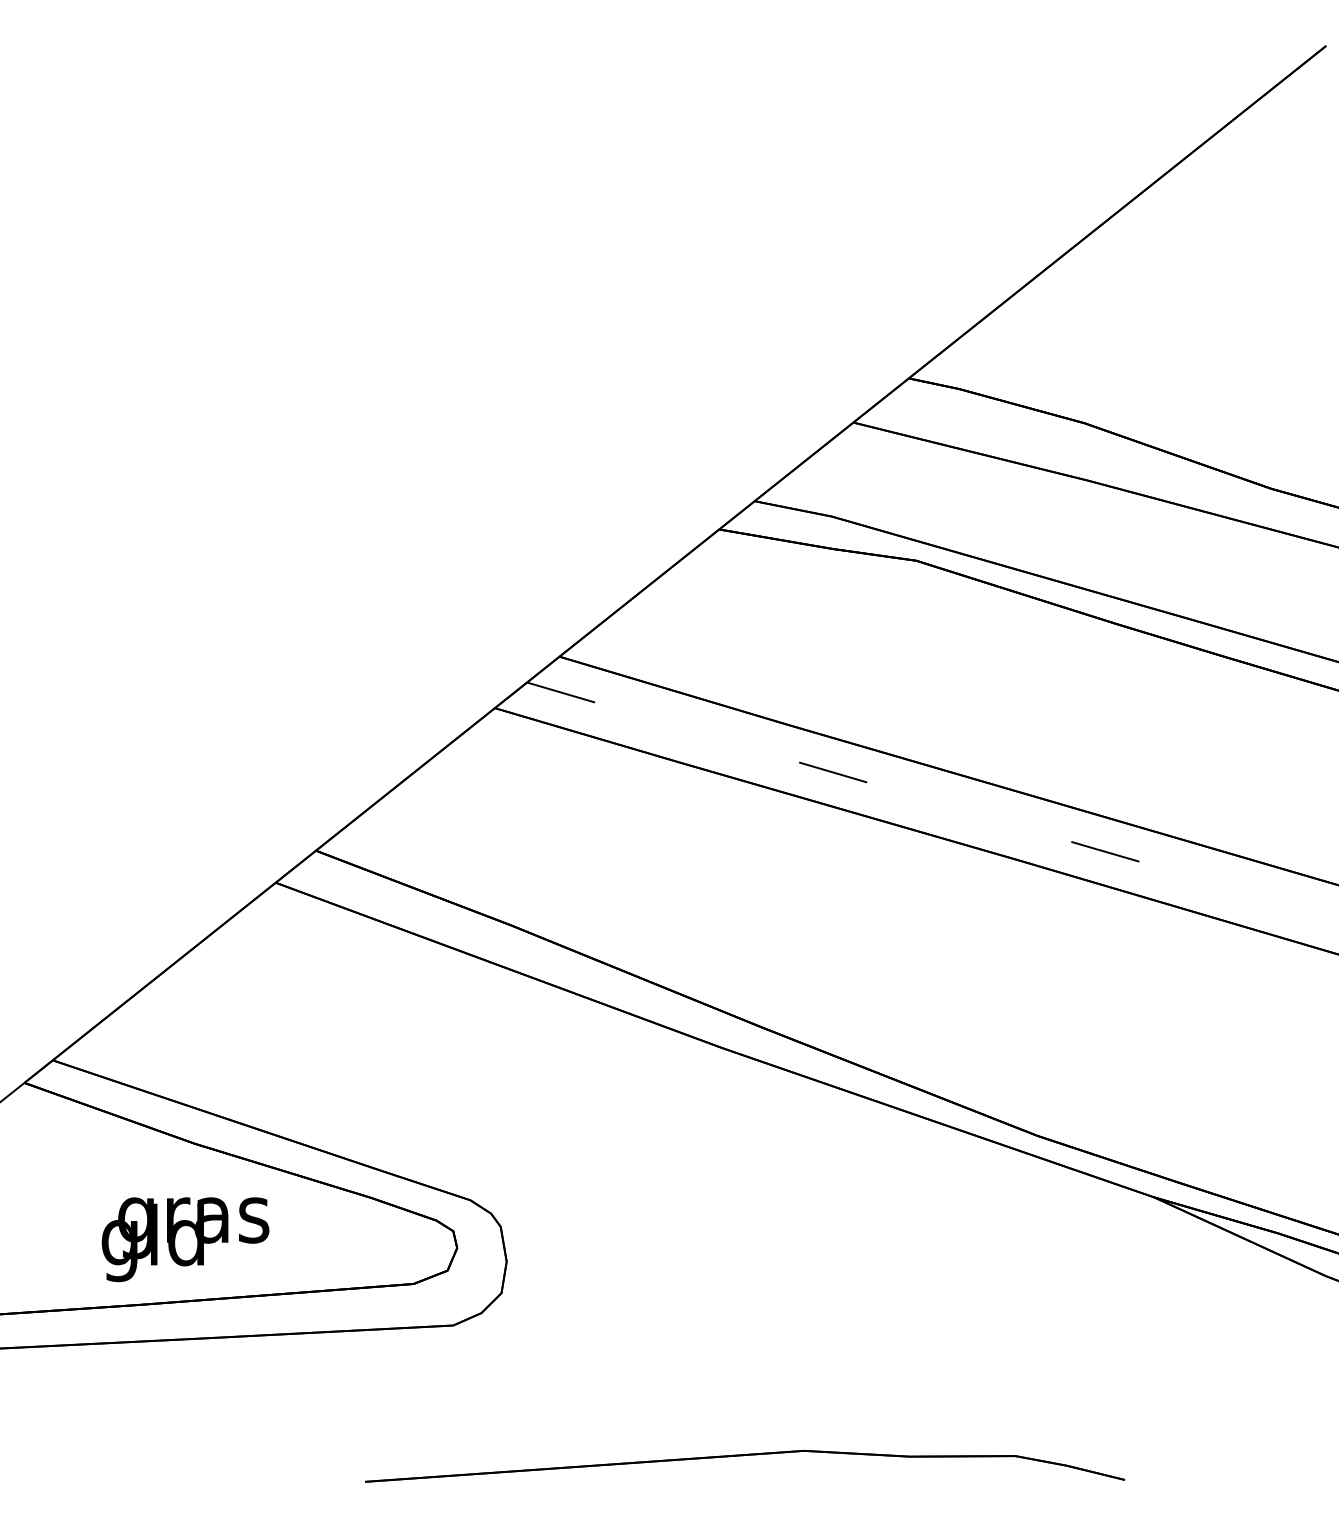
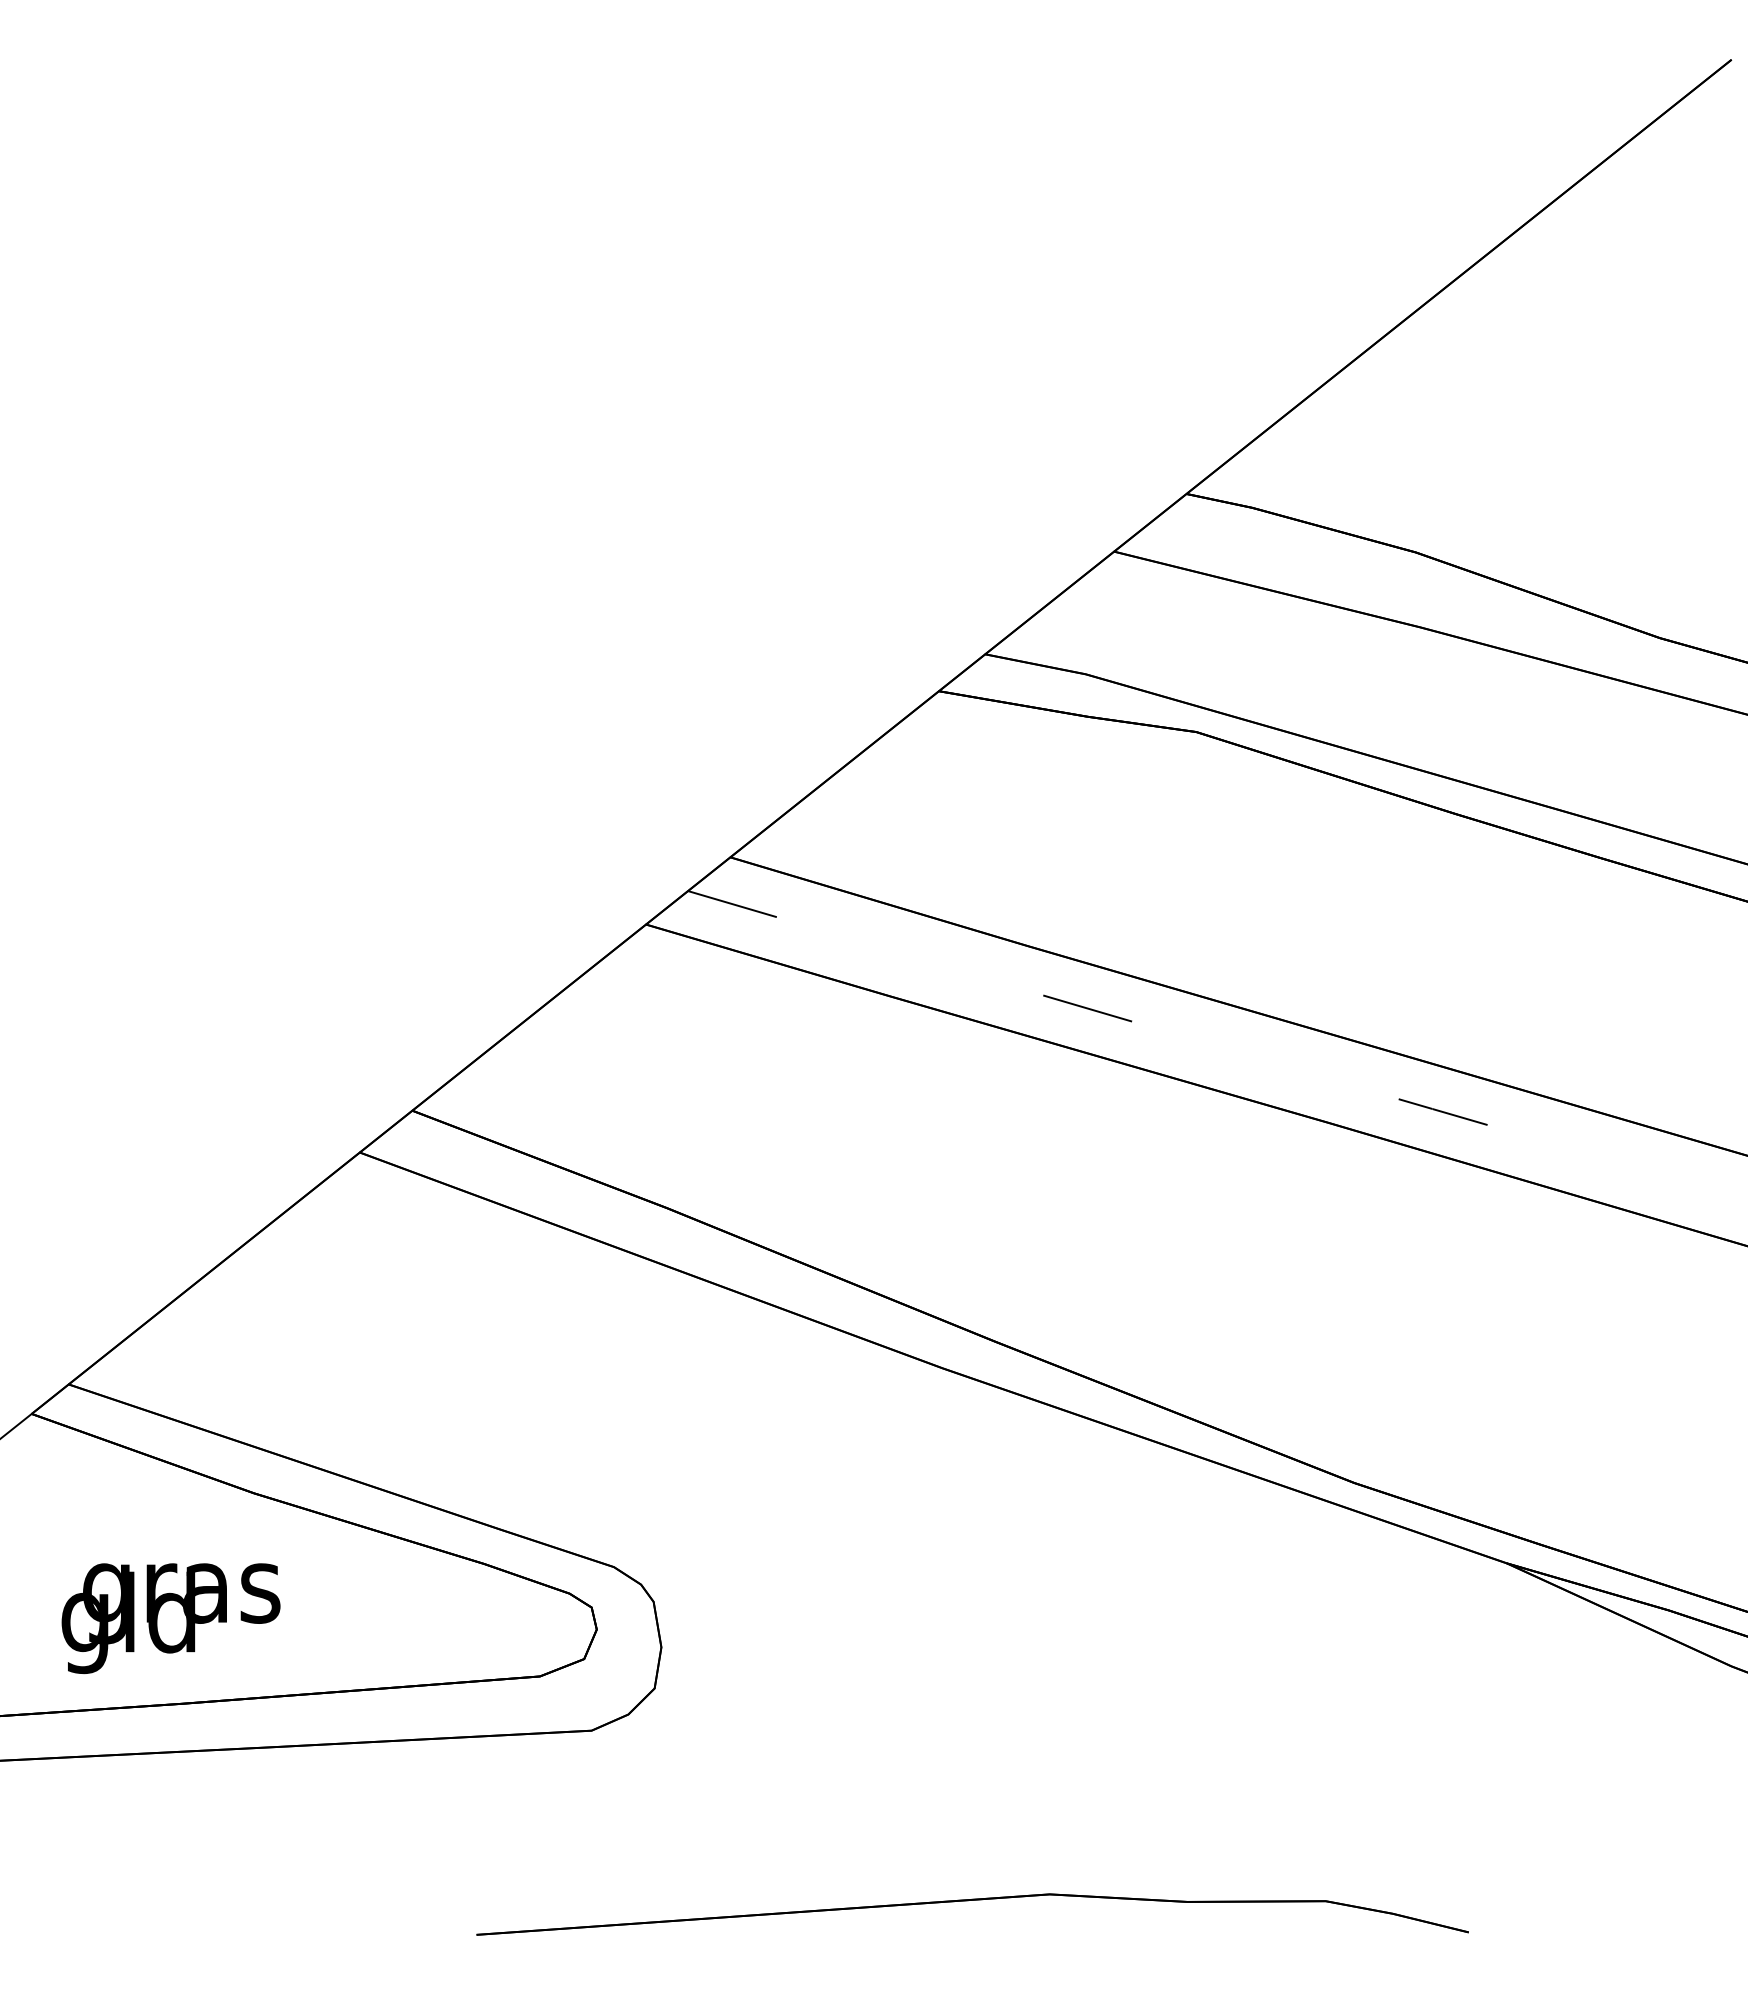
text: (185, 1239) -> (170, 1618), moved

